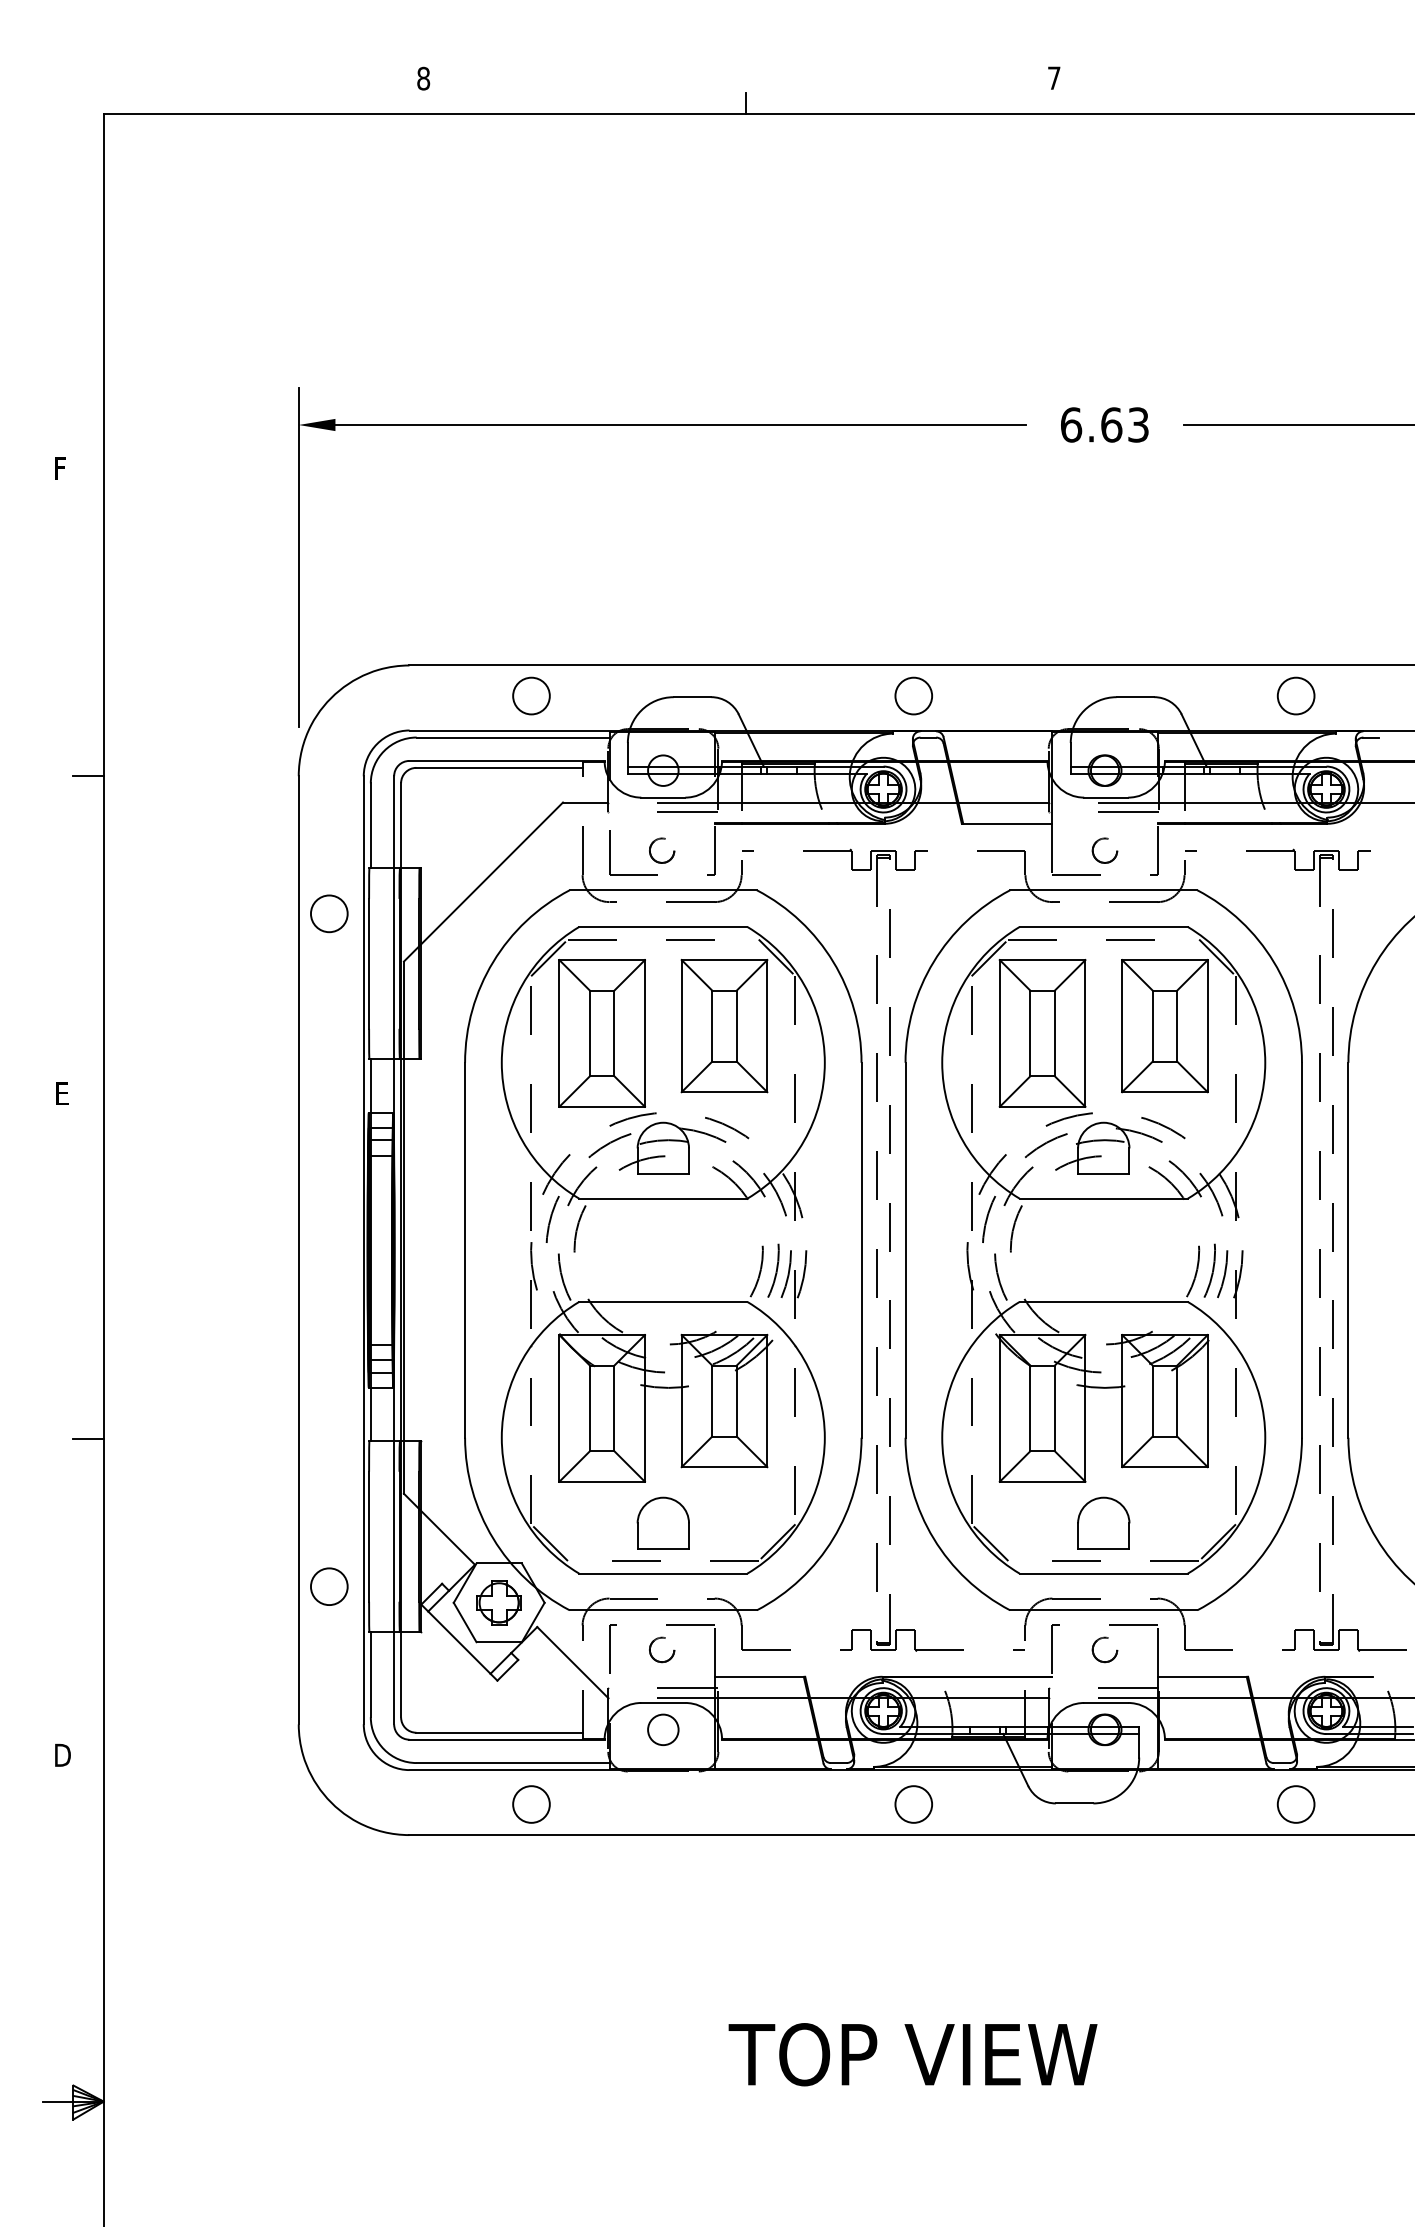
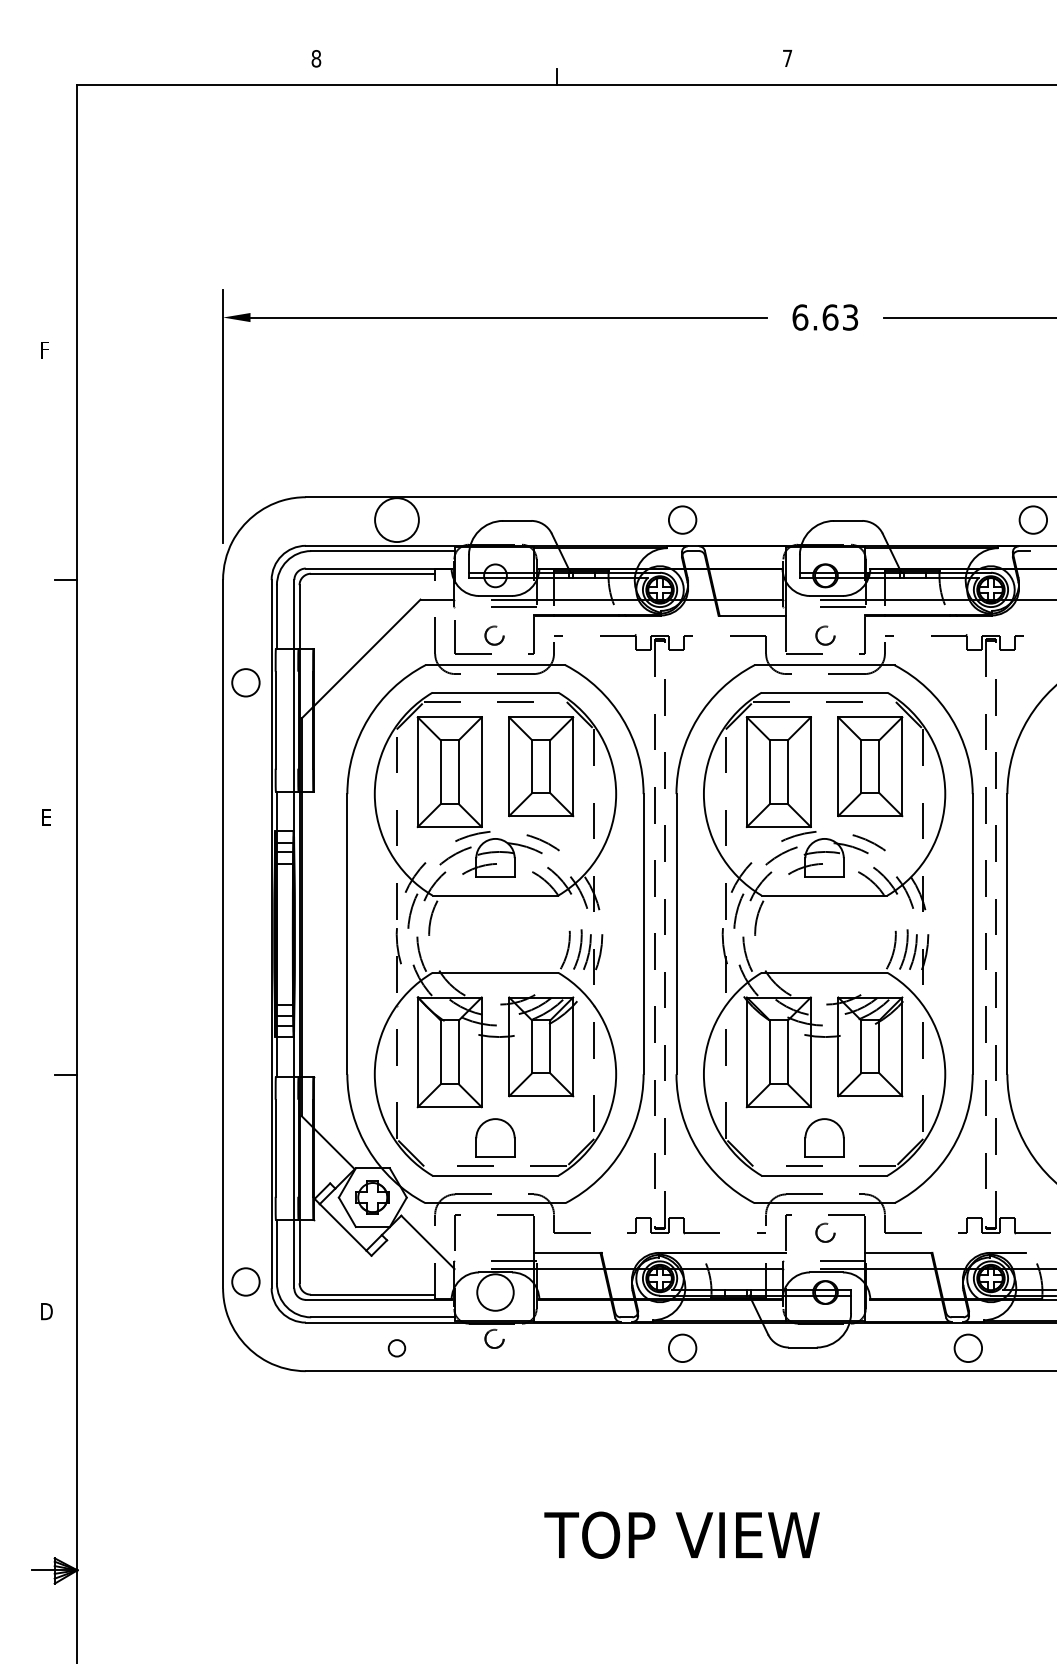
circle: (531, 695) -> (396, 519), size x1.6
circle: (1295, 695) -> (1032, 519), moved
circle: (329, 1586) -> (246, 1281), moved
part: (658, 1639) -> (491, 1331), moved
circle: (663, 1729) -> (495, 1292), size x1.6
circle: (531, 1804) -> (396, 1348), size x0.6

